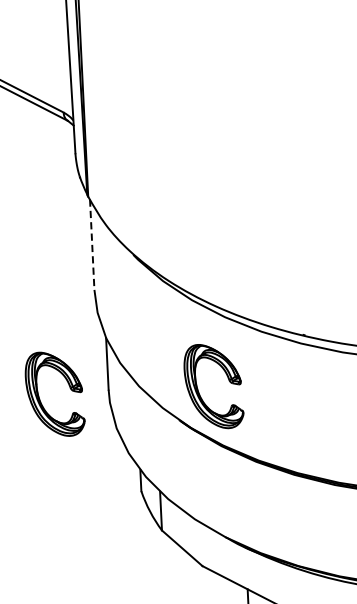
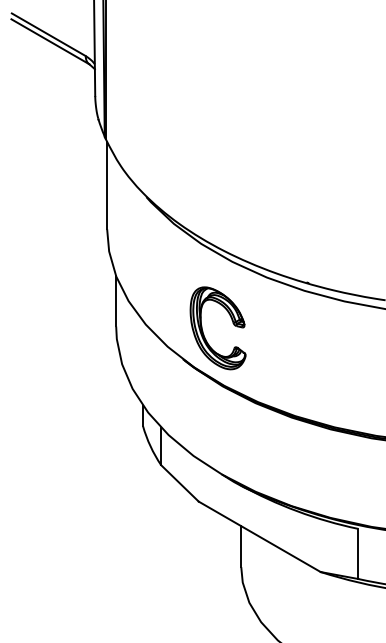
line: (92, 244) -> (107, 185), dashed -> solid
part: (40, 397) -> (49, 330), removed

